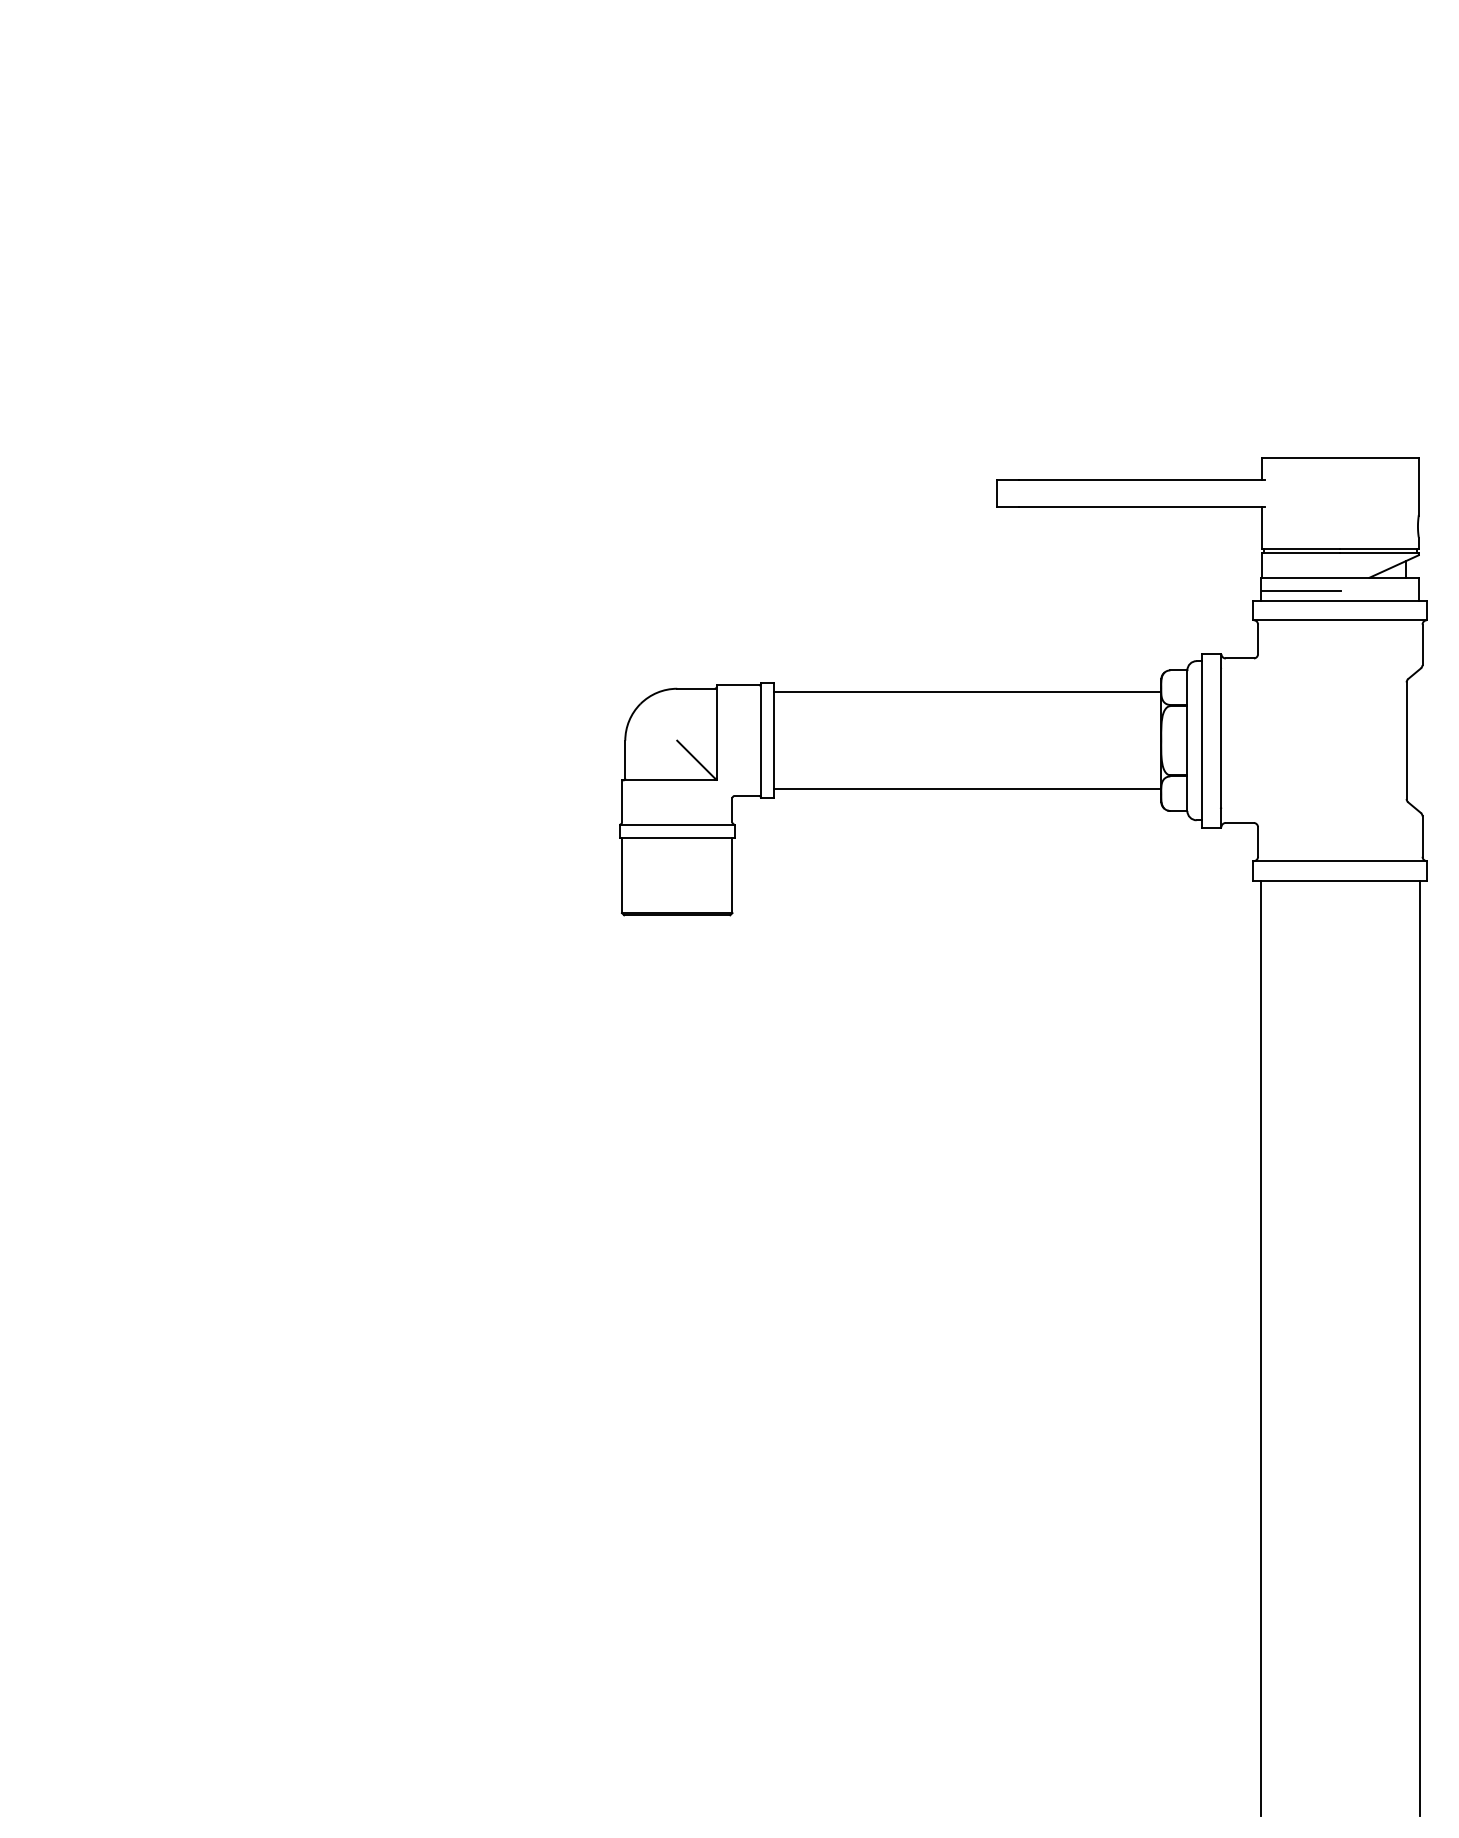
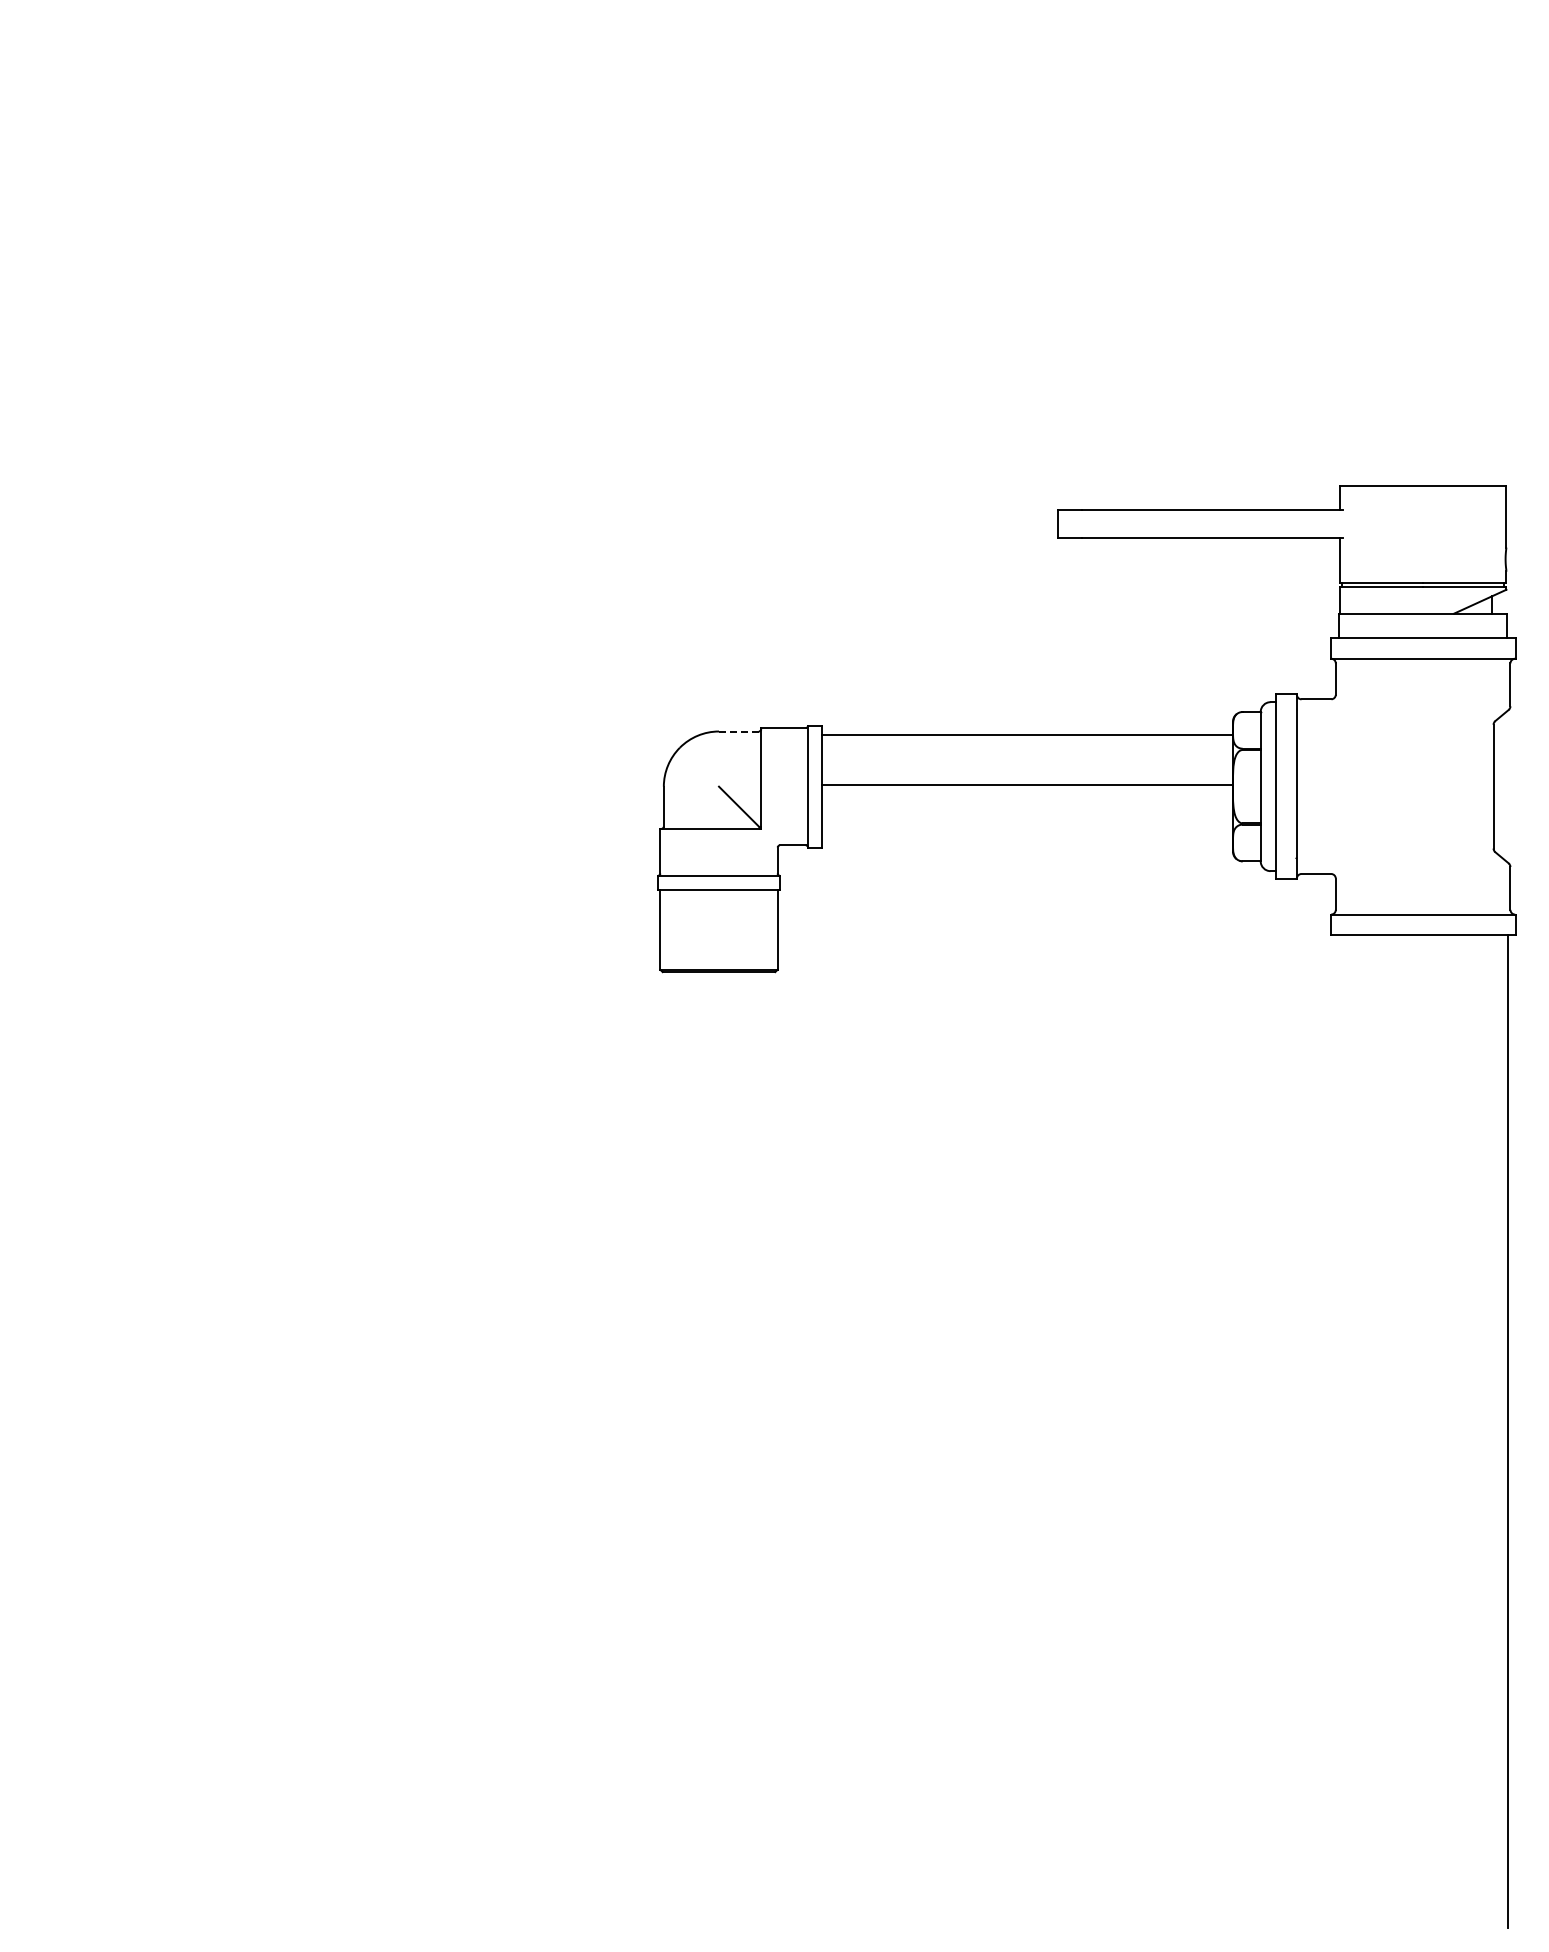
line: (1301, 590) -> (1381, 627), removed
line: (695, 688) -> (738, 731), solid -> dashed
line: (967, 789) -> (1027, 785), moved
line: (1260, 1347) -> (1338, 1431), removed

